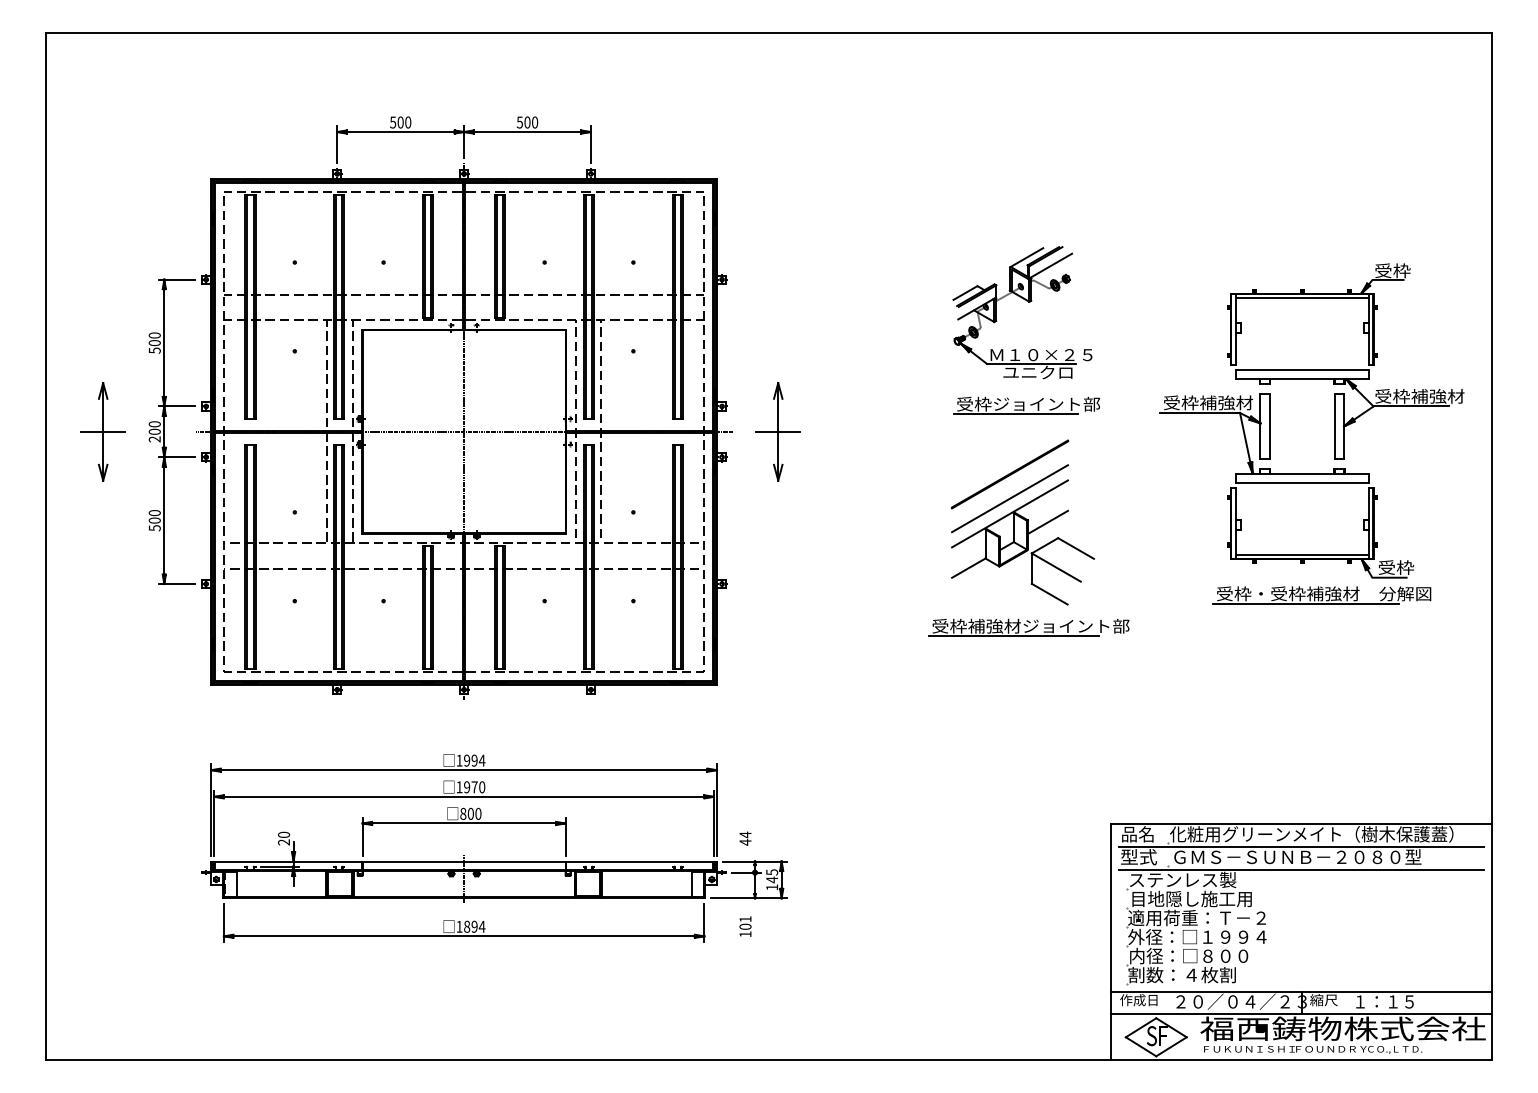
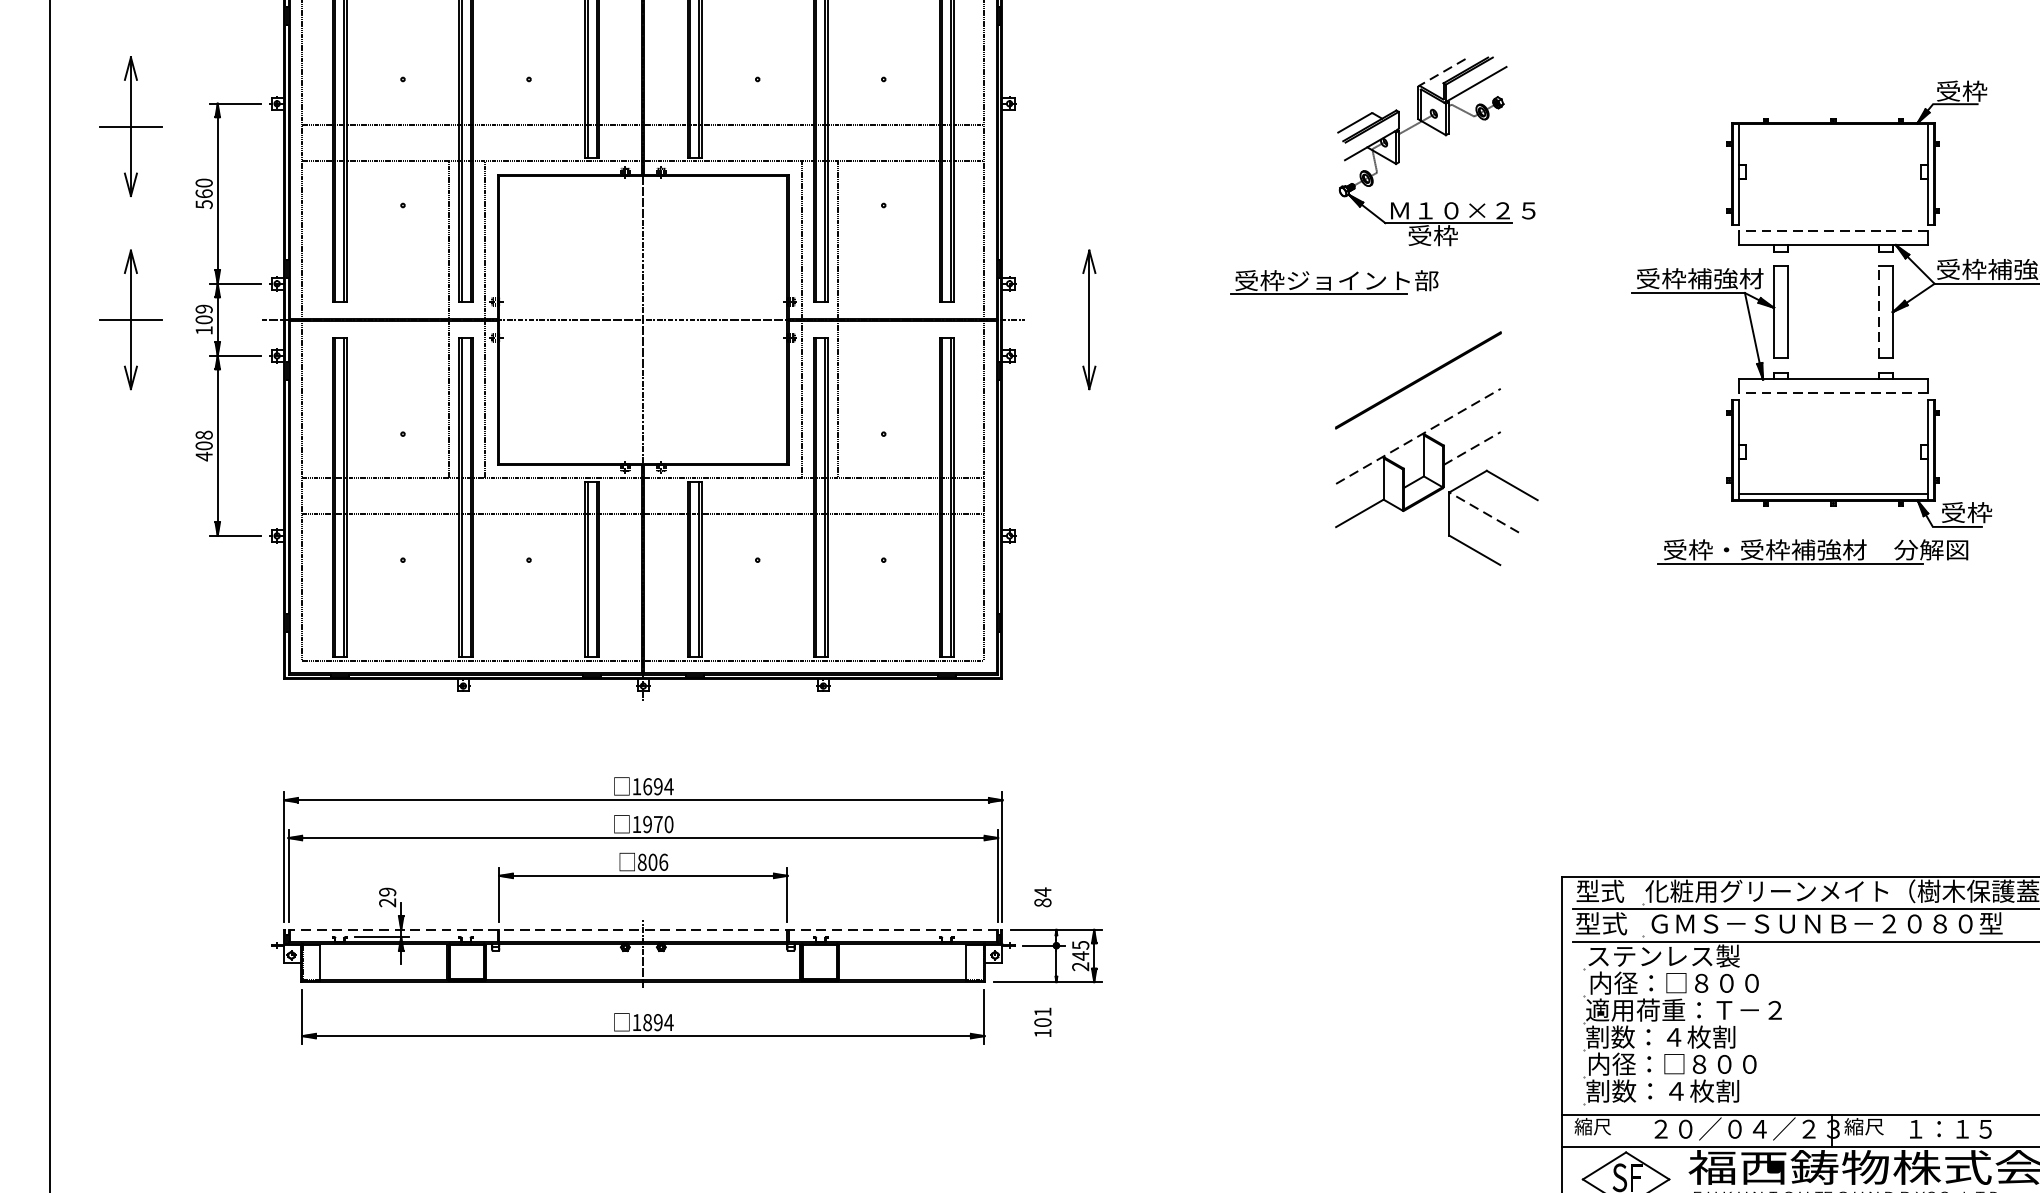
line: (1026, 257) -> (1441, 72), solid -> dashed
part: (102, 295) -> (129, 126), added
line: (1301, 298) -> (1832, 130), removed
text: (154, 343) -> (203, 194), 500 -> 560
line: (1301, 369) -> (1832, 231), solid -> dashed
text: (1037, 372) -> (1457, 235), ユニクロ -> 受枠
part: (1026, 405) -> (1333, 282), moved
line: (1334, 425) -> (1879, 310), solid -> dashed
text: (154, 431) -> (203, 319), 200 -> 109
line: (778, 431) -> (1089, 319), removed
line: (1301, 483) -> (1832, 393), solid -> dashed
line: (1010, 498) -> (1419, 414), removed
line: (1010, 513) -> (1419, 435), solid -> dashed
text: (154, 520) -> (203, 445), 500 -> 408
line: (1048, 522) -> (1473, 448), solid -> dashed
line: (1055, 567) -> (1483, 512), solid -> dashed
part: (1321, 595) -> (1812, 552), moved
part: (1028, 627) -> (1444, 597), removed
text: (467, 760) -> (648, 786), 1994 -> 1694
text: (478, 813) -> (663, 861), 800 -> 806
text: (283, 834) -> (386, 891), 20 -> 29
text: (1137, 834) -> (1599, 891), 品名 -> 型式
text: (745, 842) -> (1042, 902), 44 -> 84
line: (464, 861) -> (643, 929), solid -> dashed
text: (771, 887) -> (1079, 966), 145 -> 245
text: (1191, 898) -> (1676, 982), 目地隠し施工用 -> 内径：□８００
text: (1197, 936) -> (1684, 1036), 外径：□１９９４ -> 割数：４枚割
text: (1138, 1000) -> (1600, 1127), 作成日 -> 縮尺

